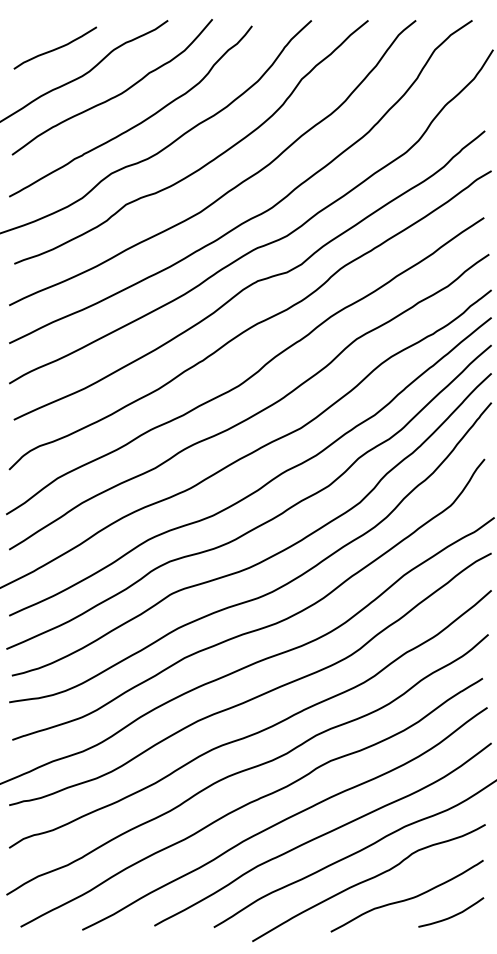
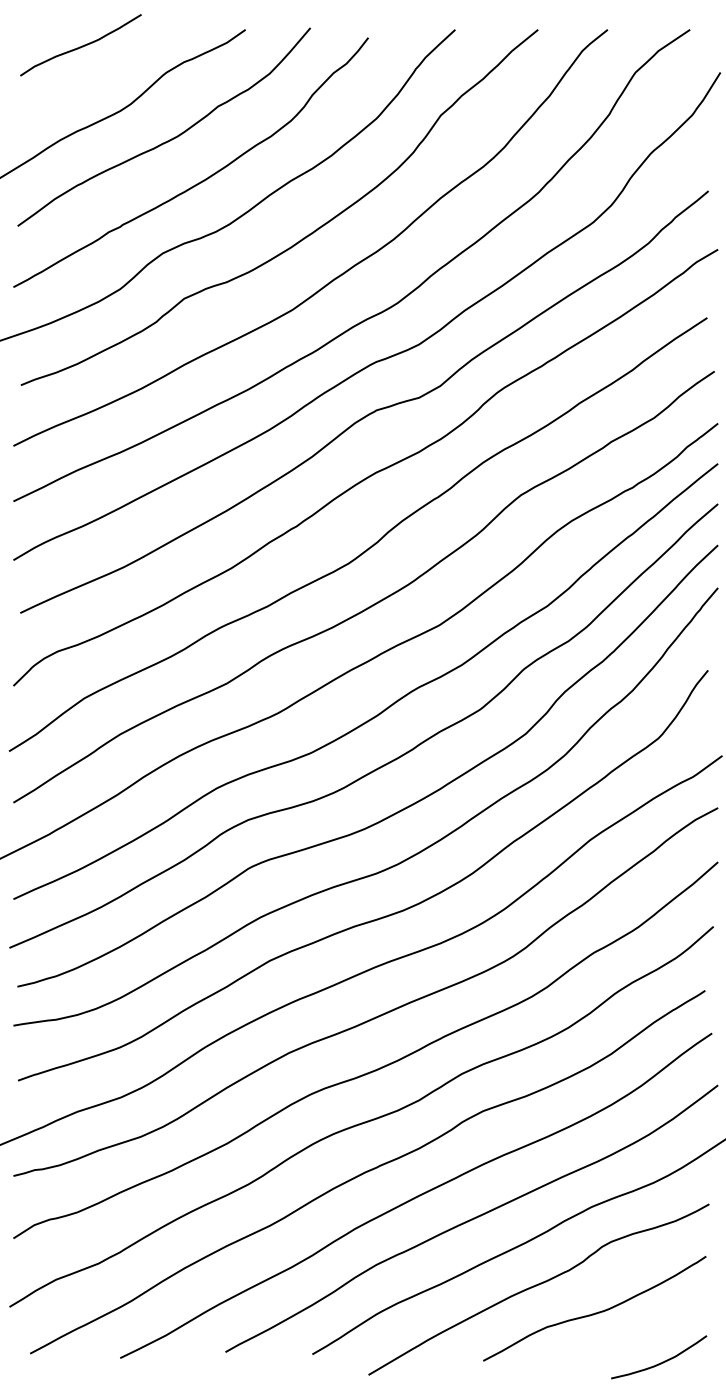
curve: (55, 48) -> (81, 45), moved
curve: (452, 915) -> (660, 1361), moved

